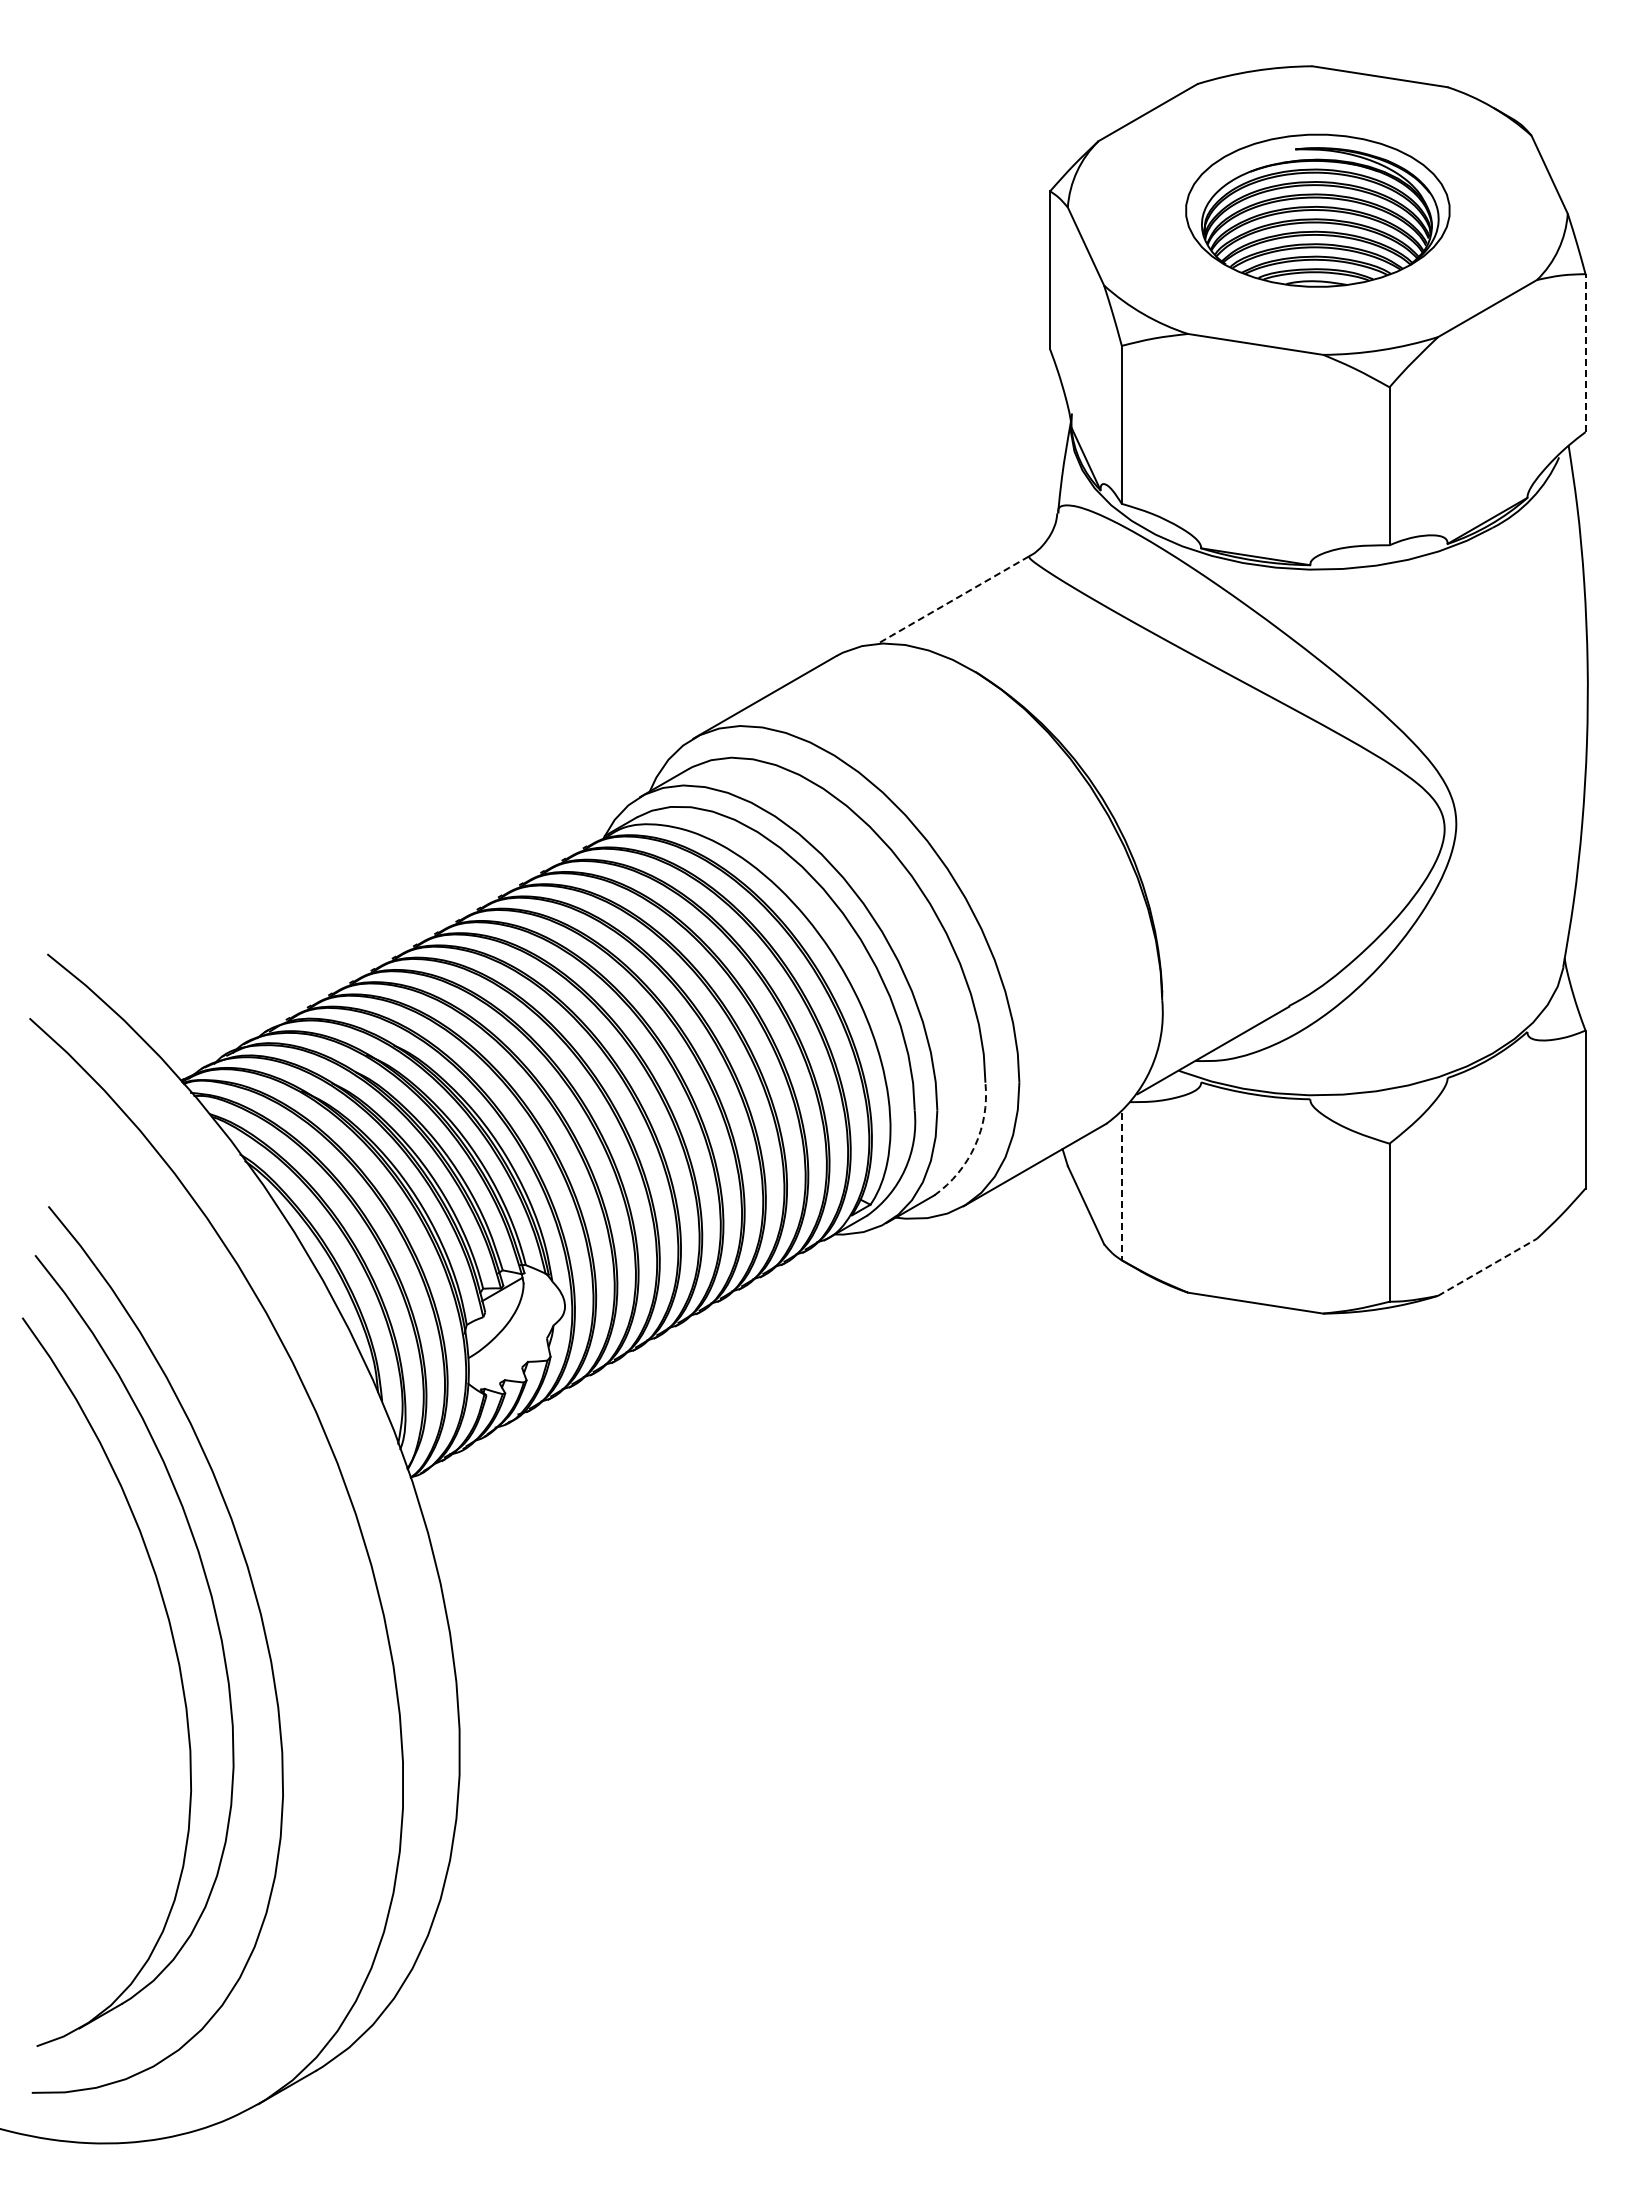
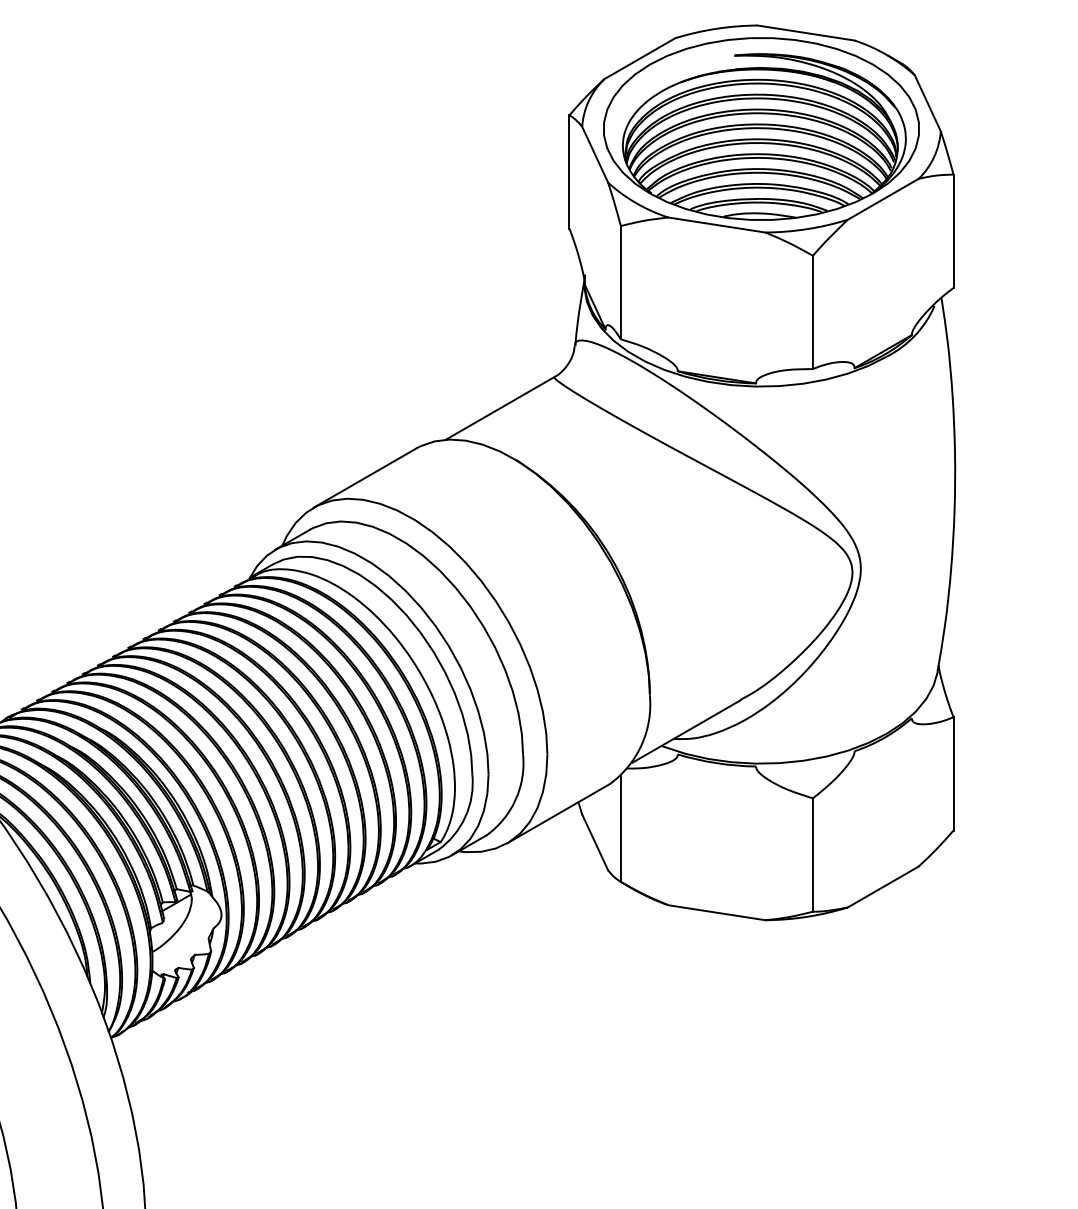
part: (1317, 210) -> (761, 128), size x1.67
line: (1585, 353) -> (953, 231), dashed -> solid
line: (952, 600) -> (499, 408), dashed -> solid
arc: (975, 1145) -> (515, 799), dashed -> solid
line: (1121, 1186) -> (620, 829), dashed -> solid
line: (1487, 1267) -> (883, 887), dashed -> solid

